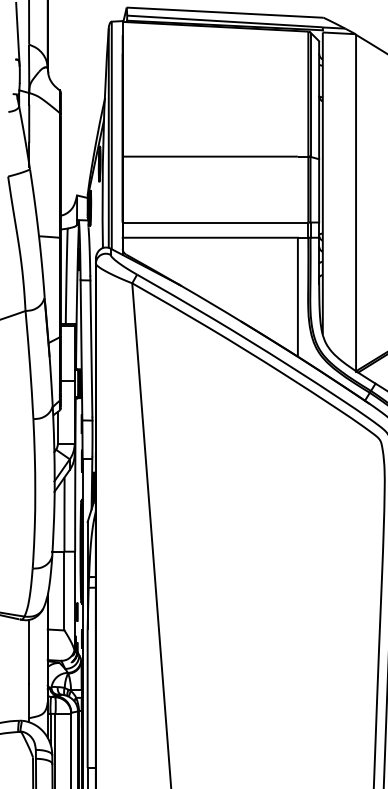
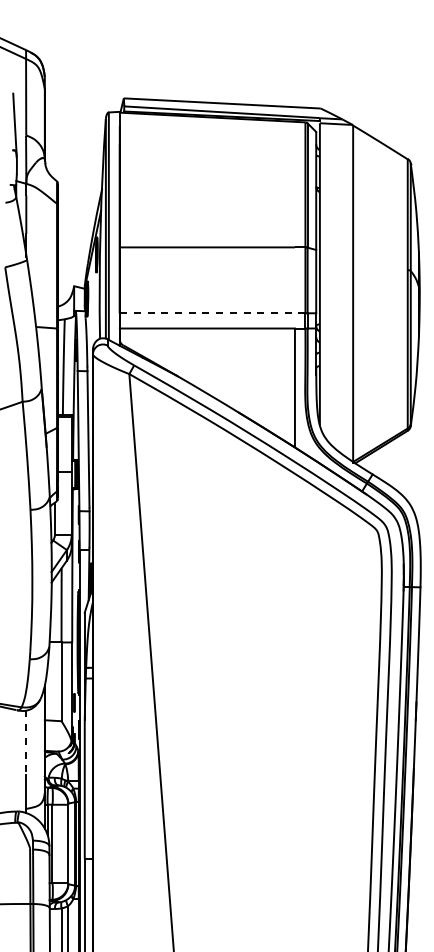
line: (215, 222) -> (212, 313), solid -> dashed
line: (29, 652) -> (26, 743), solid -> dashed

